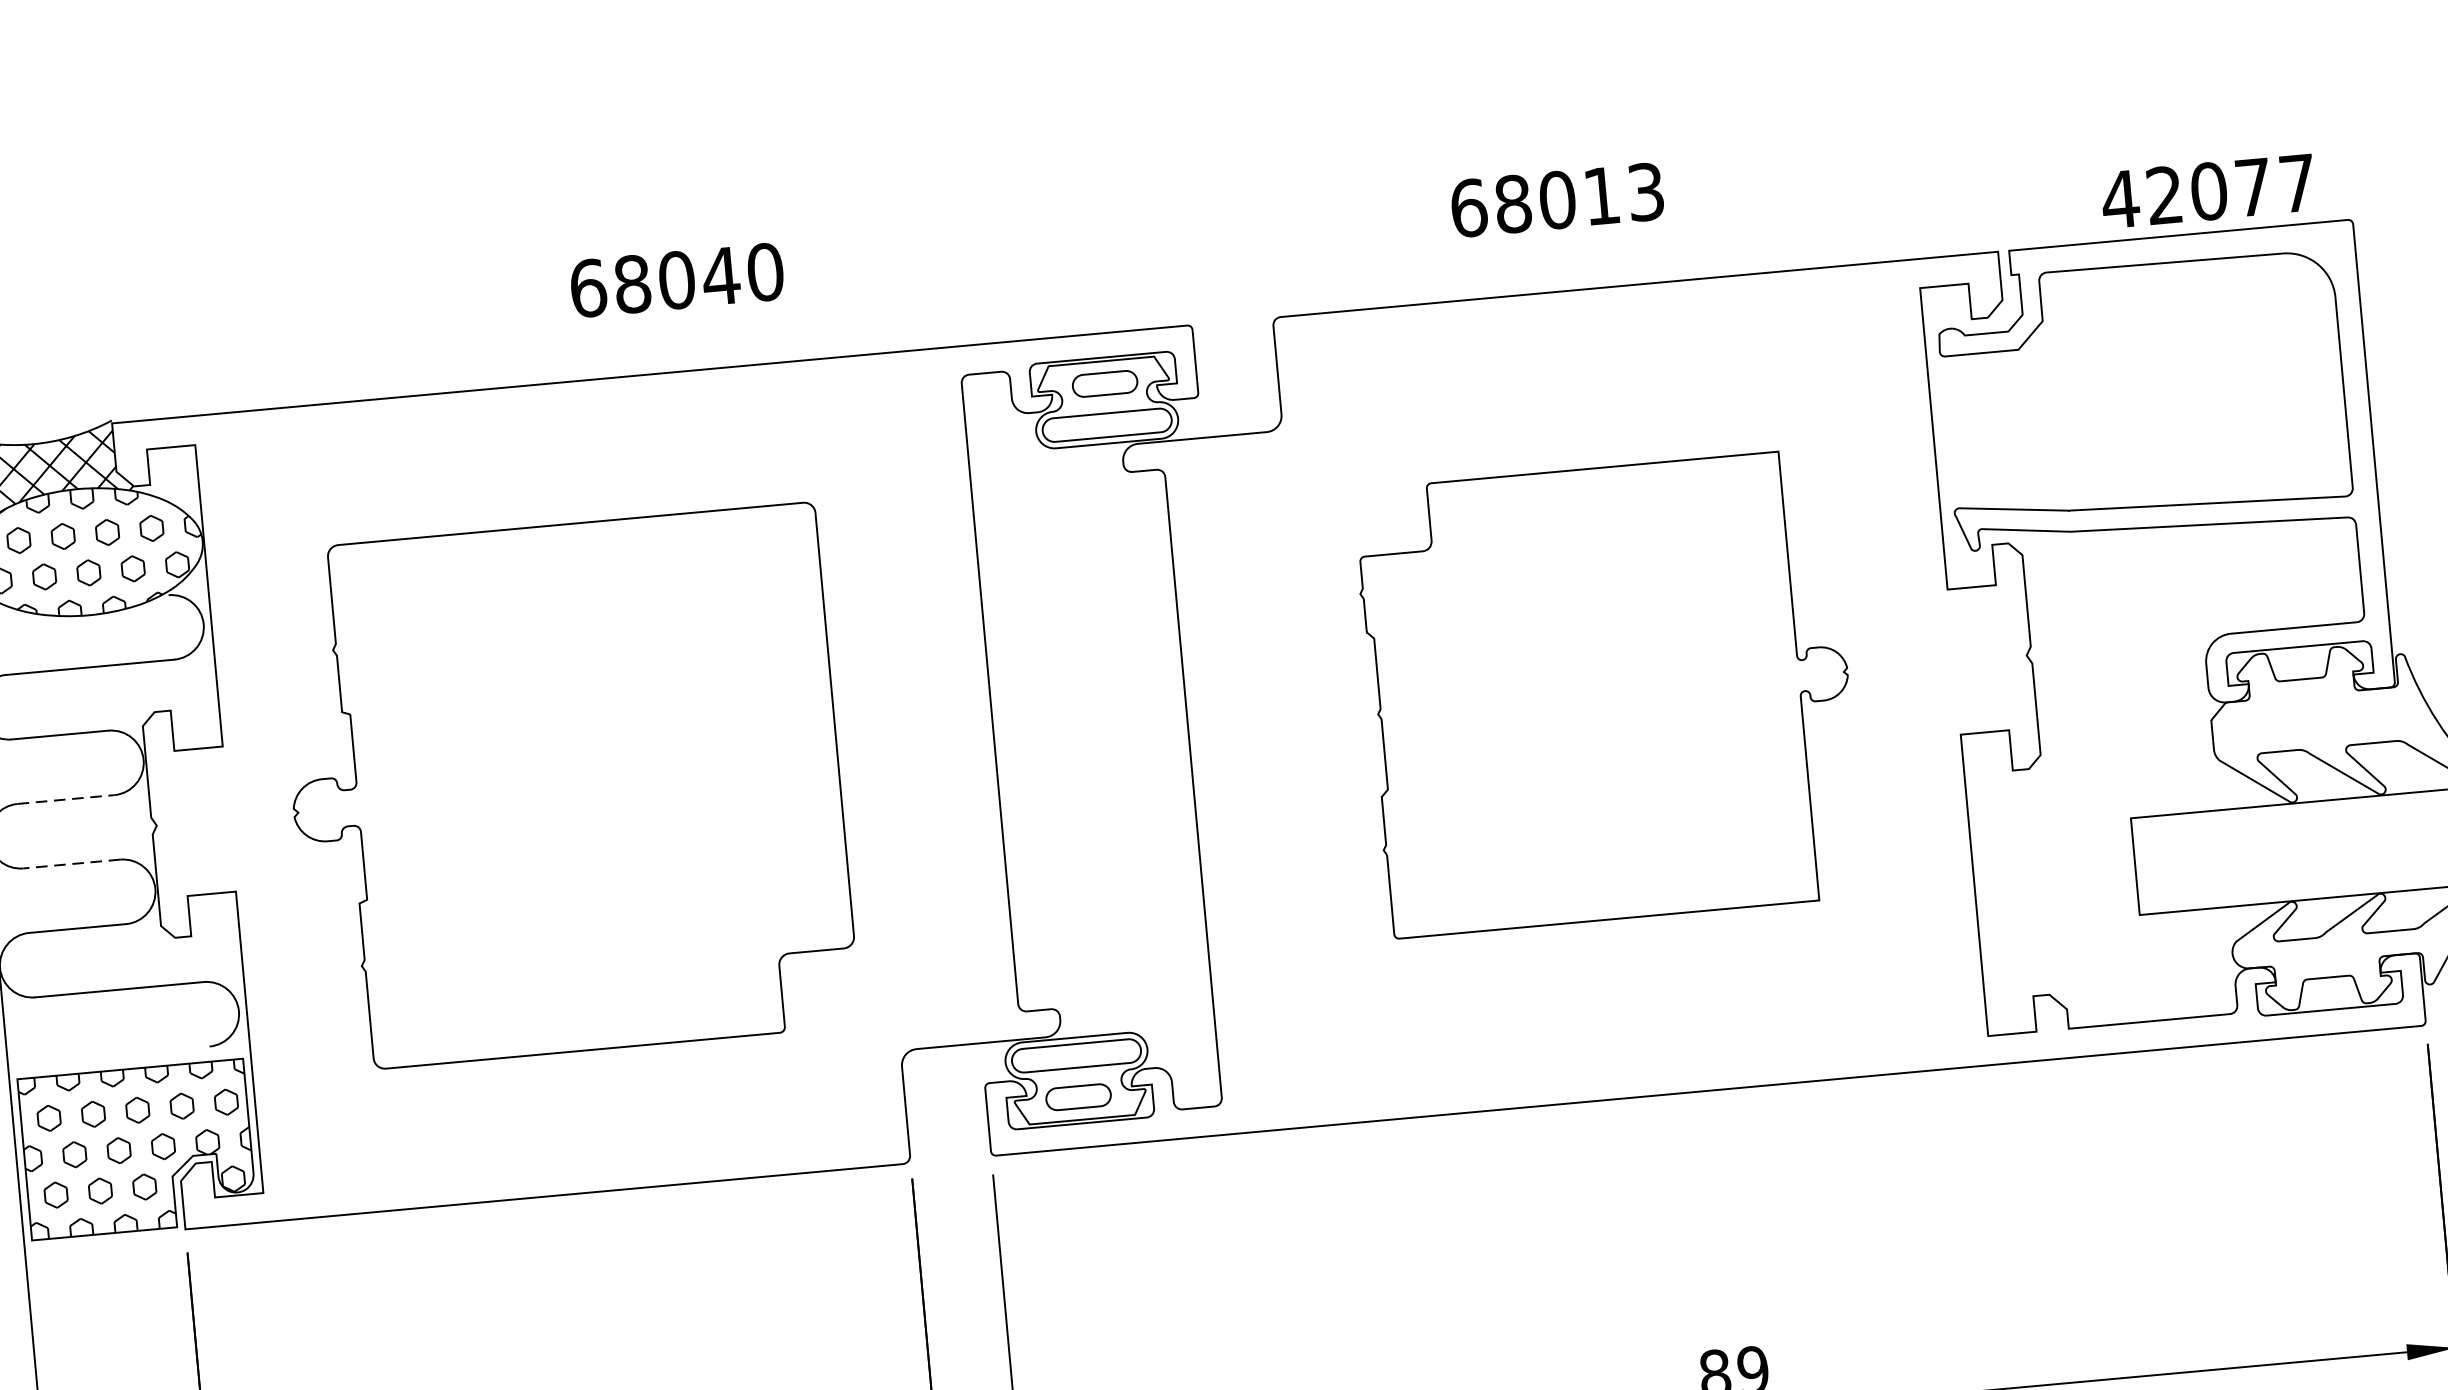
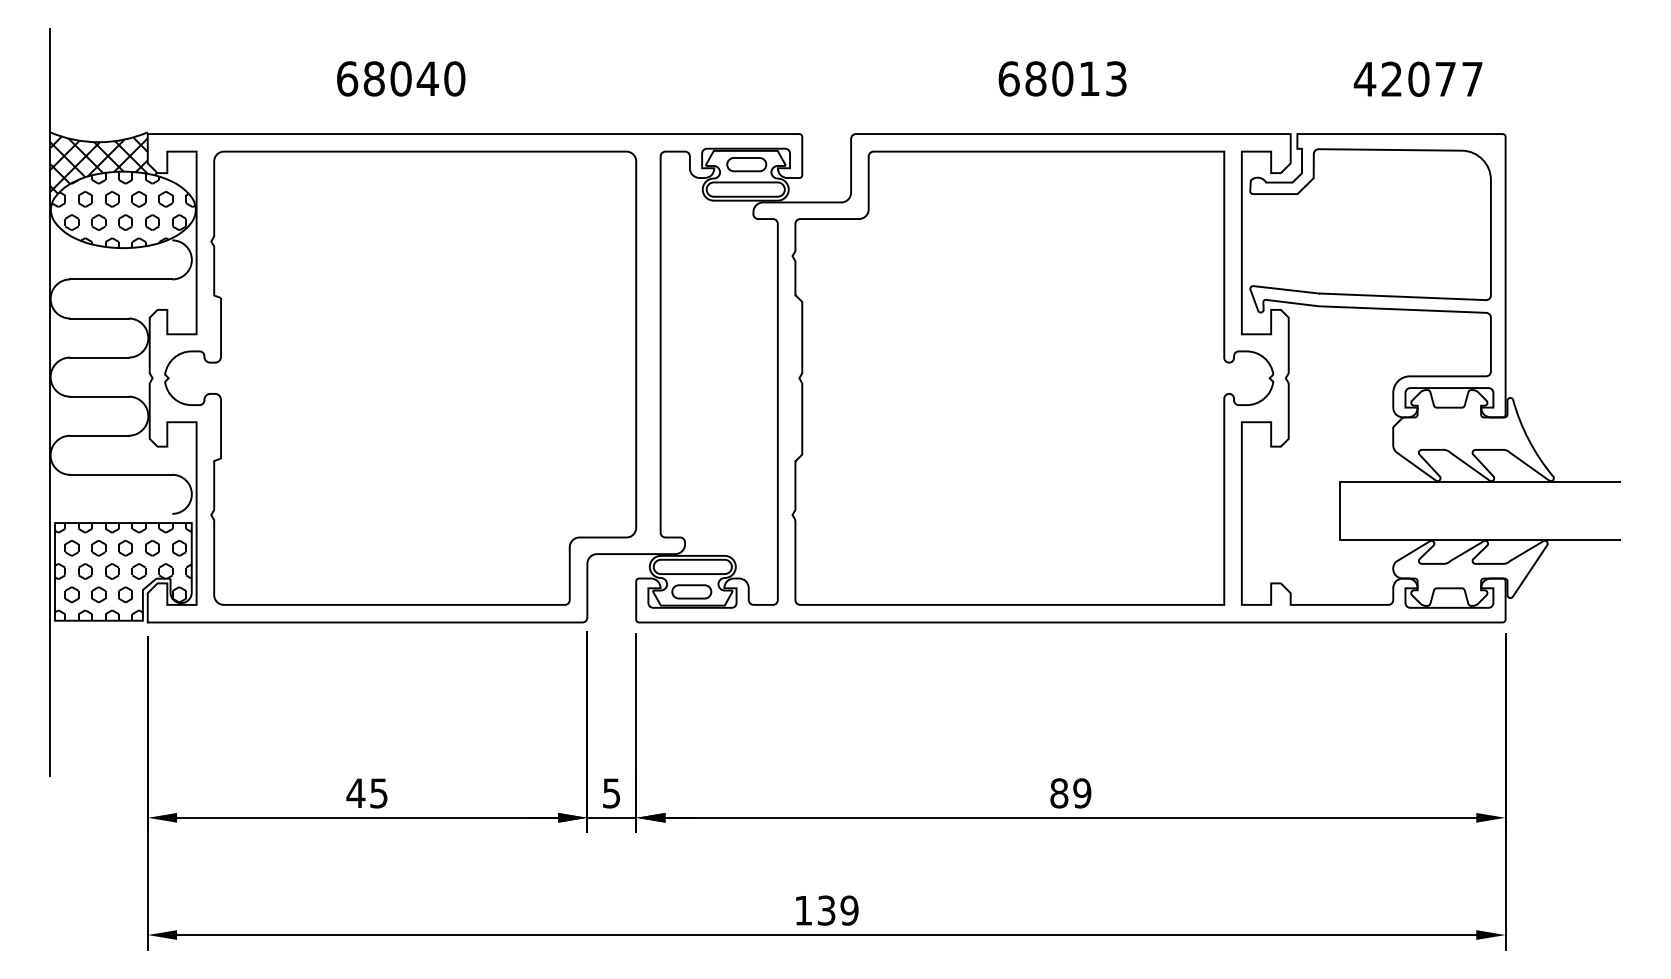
text: (2208, 190) -> (1418, 78), moved
text: (1557, 199) -> (1062, 78), moved
text: (677, 279) -> (401, 78), moved
part: (1608, 692) -> (1032, 377), size x1.67
part: (565, 787) -> (400, 377), size x1.43
line: (65, 799) -> (99, 357), dashed -> solid
line: (70, 863) -> (98, 396), dashed -> solid

